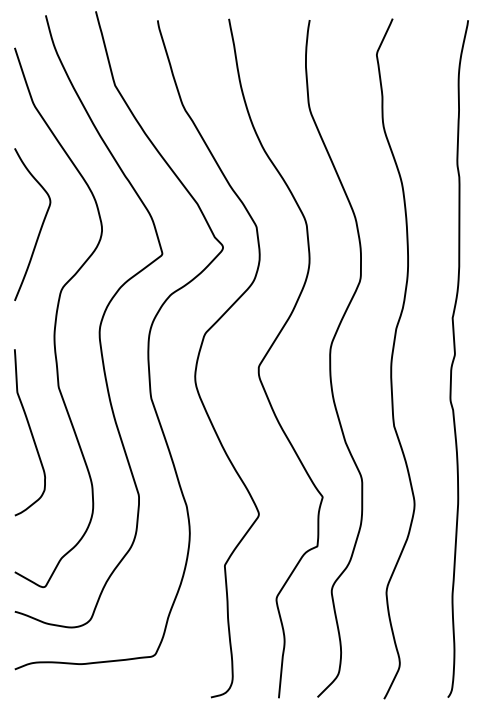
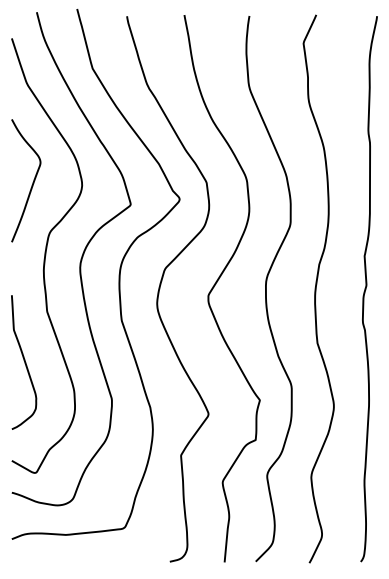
curve: (30, 432) -> (24, 362), moved

